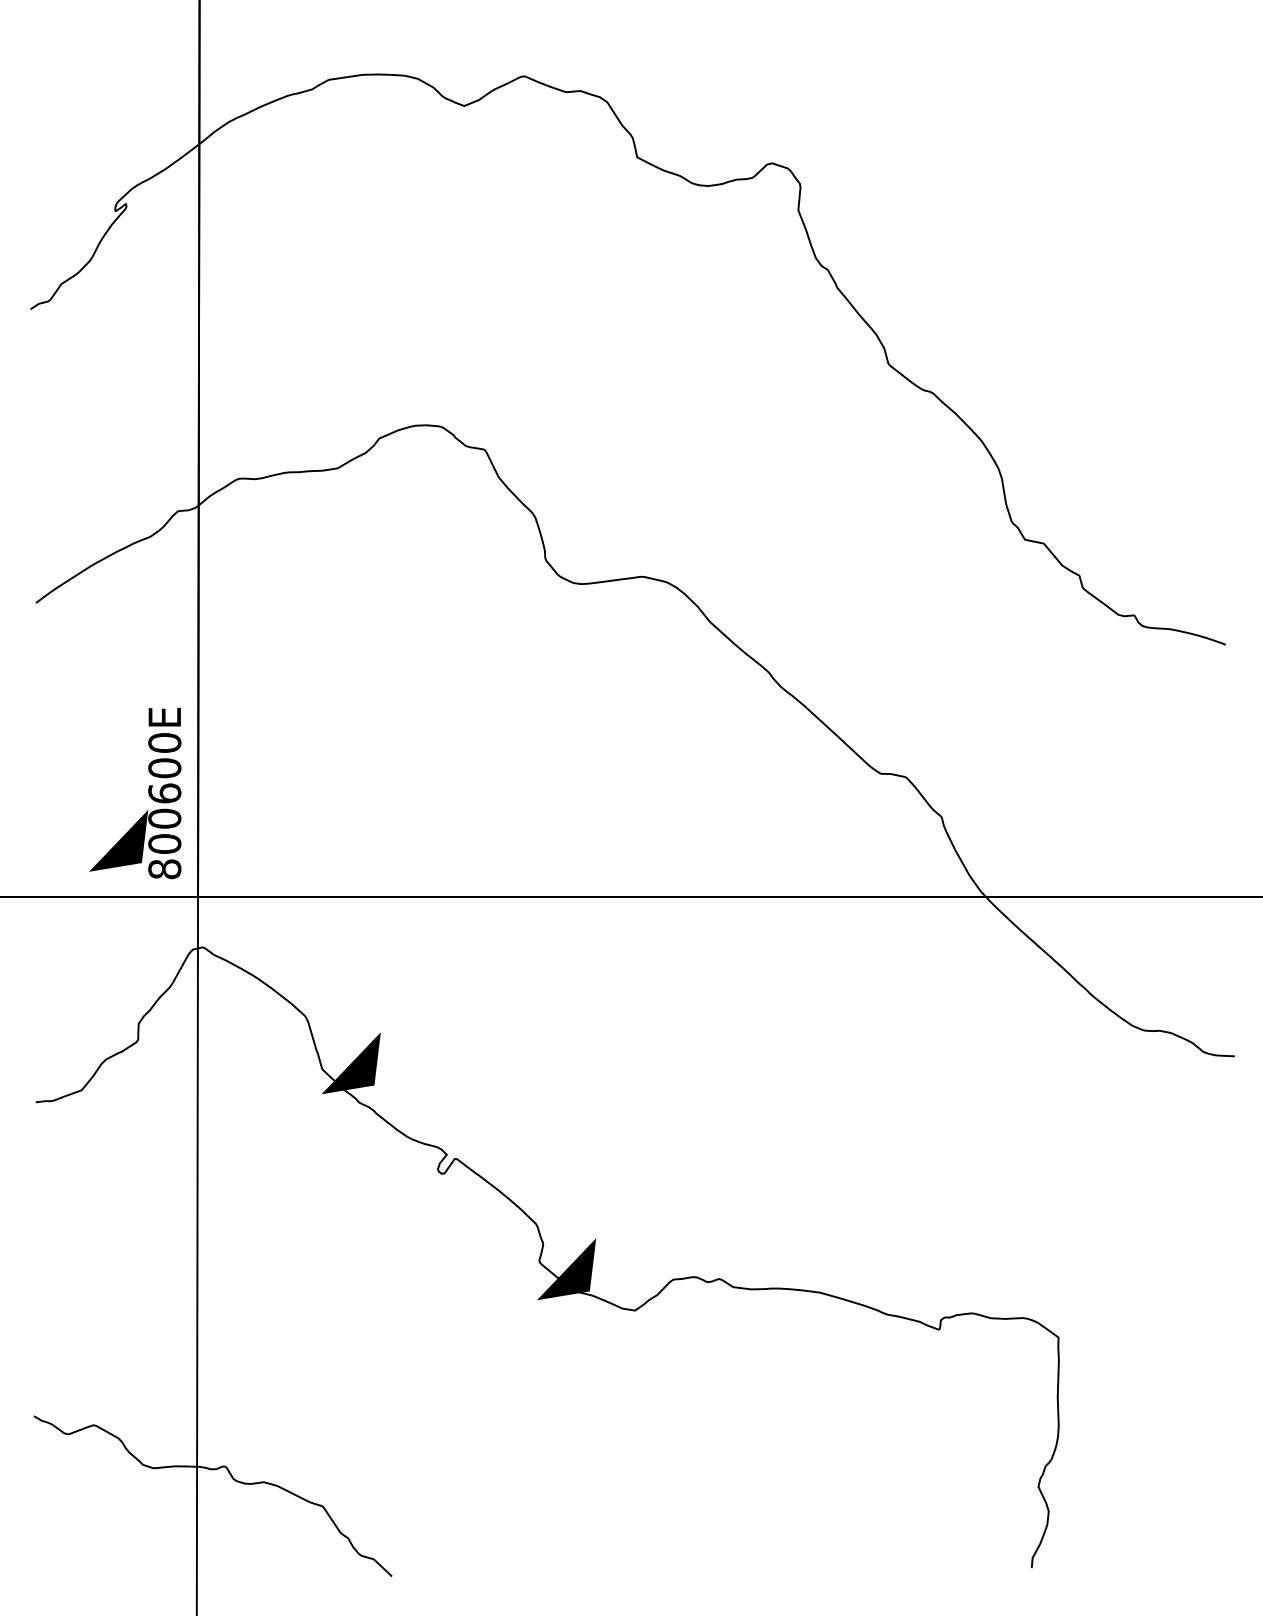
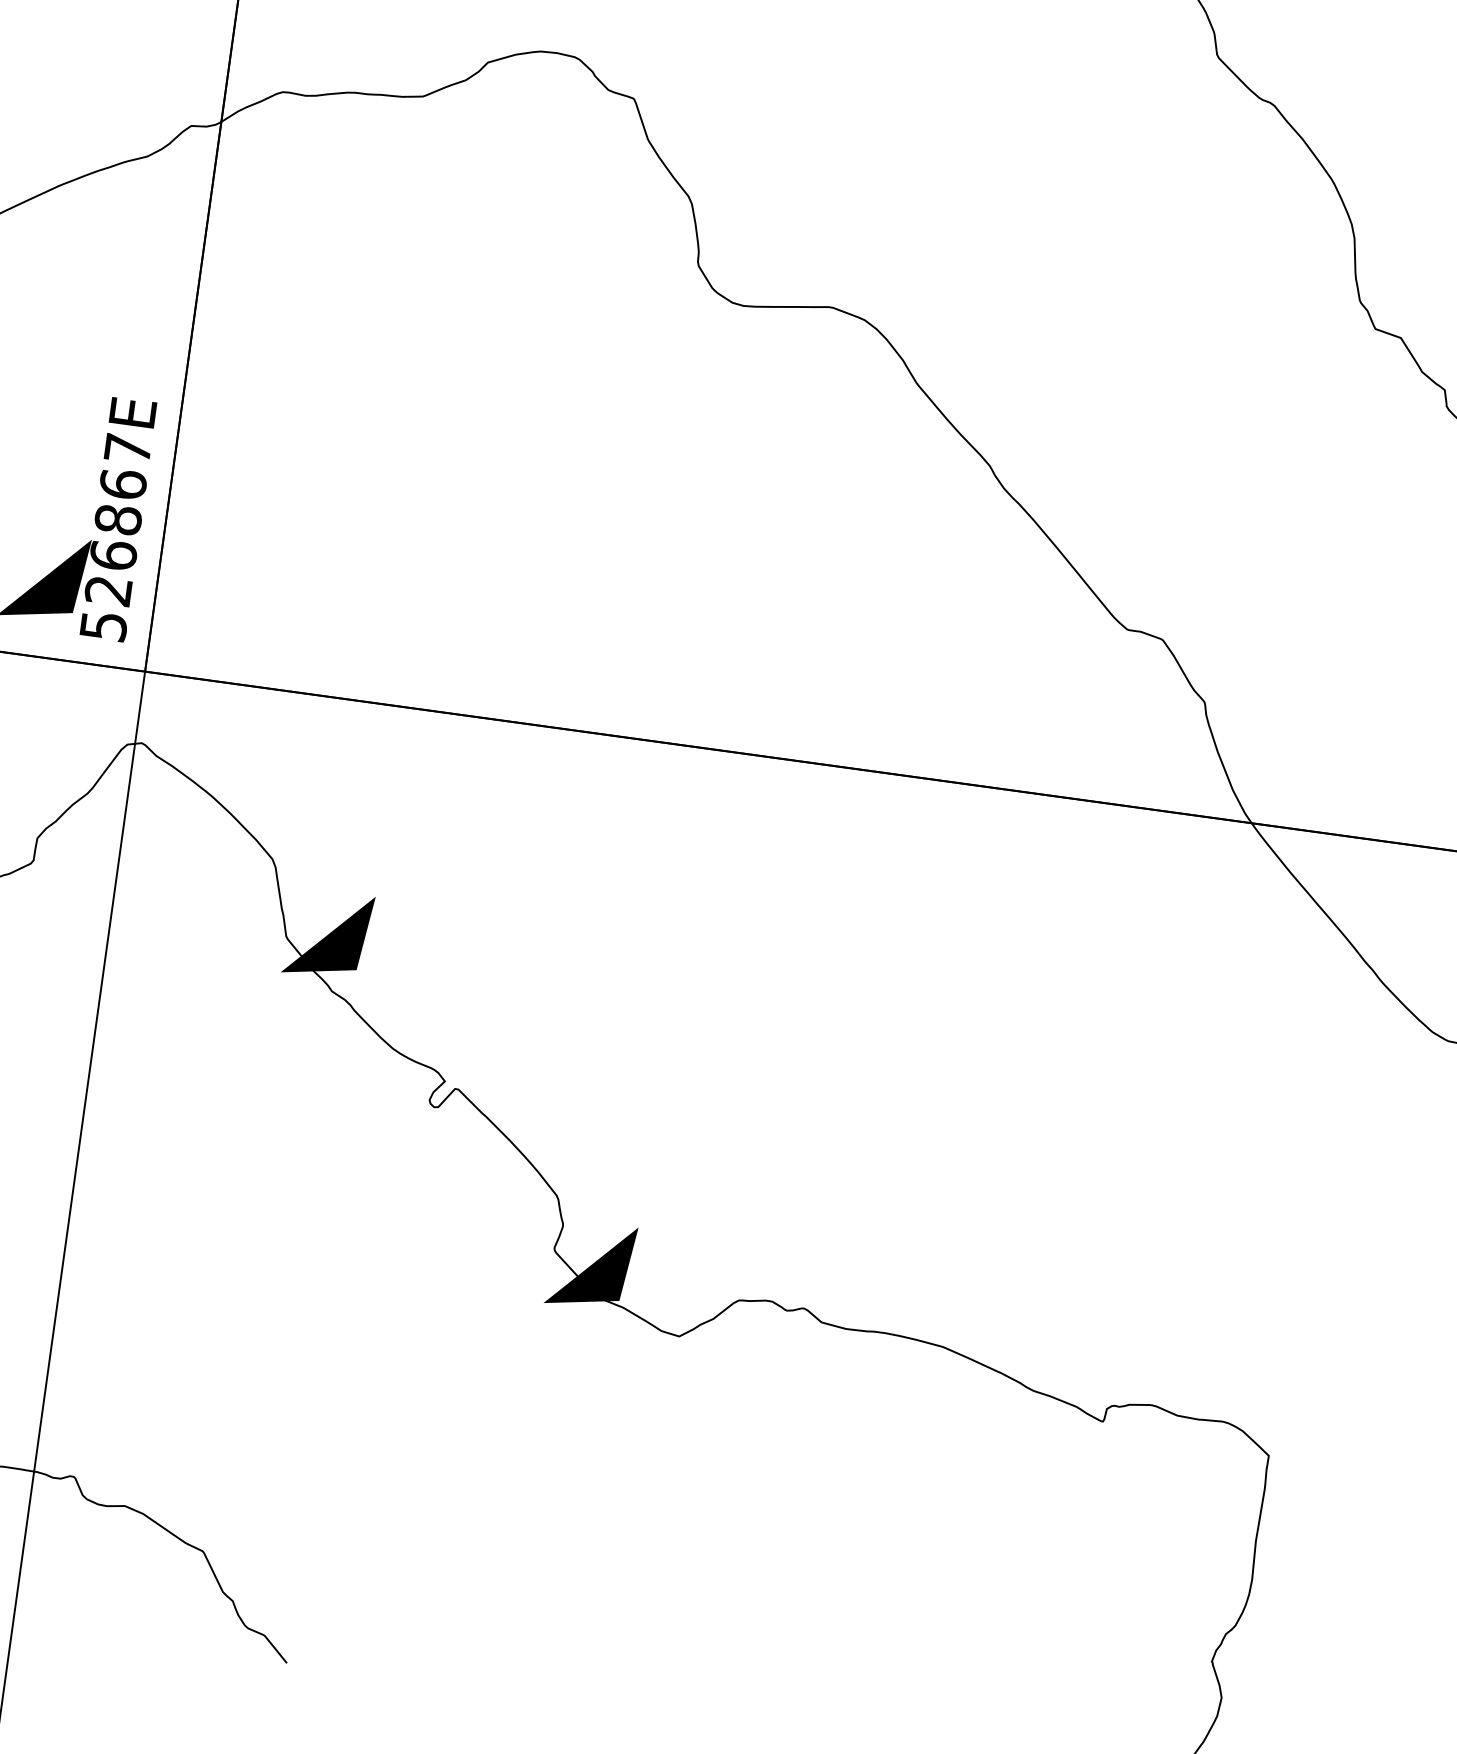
text: (164, 806) -> (115, 538), 800600E -> 526867E

